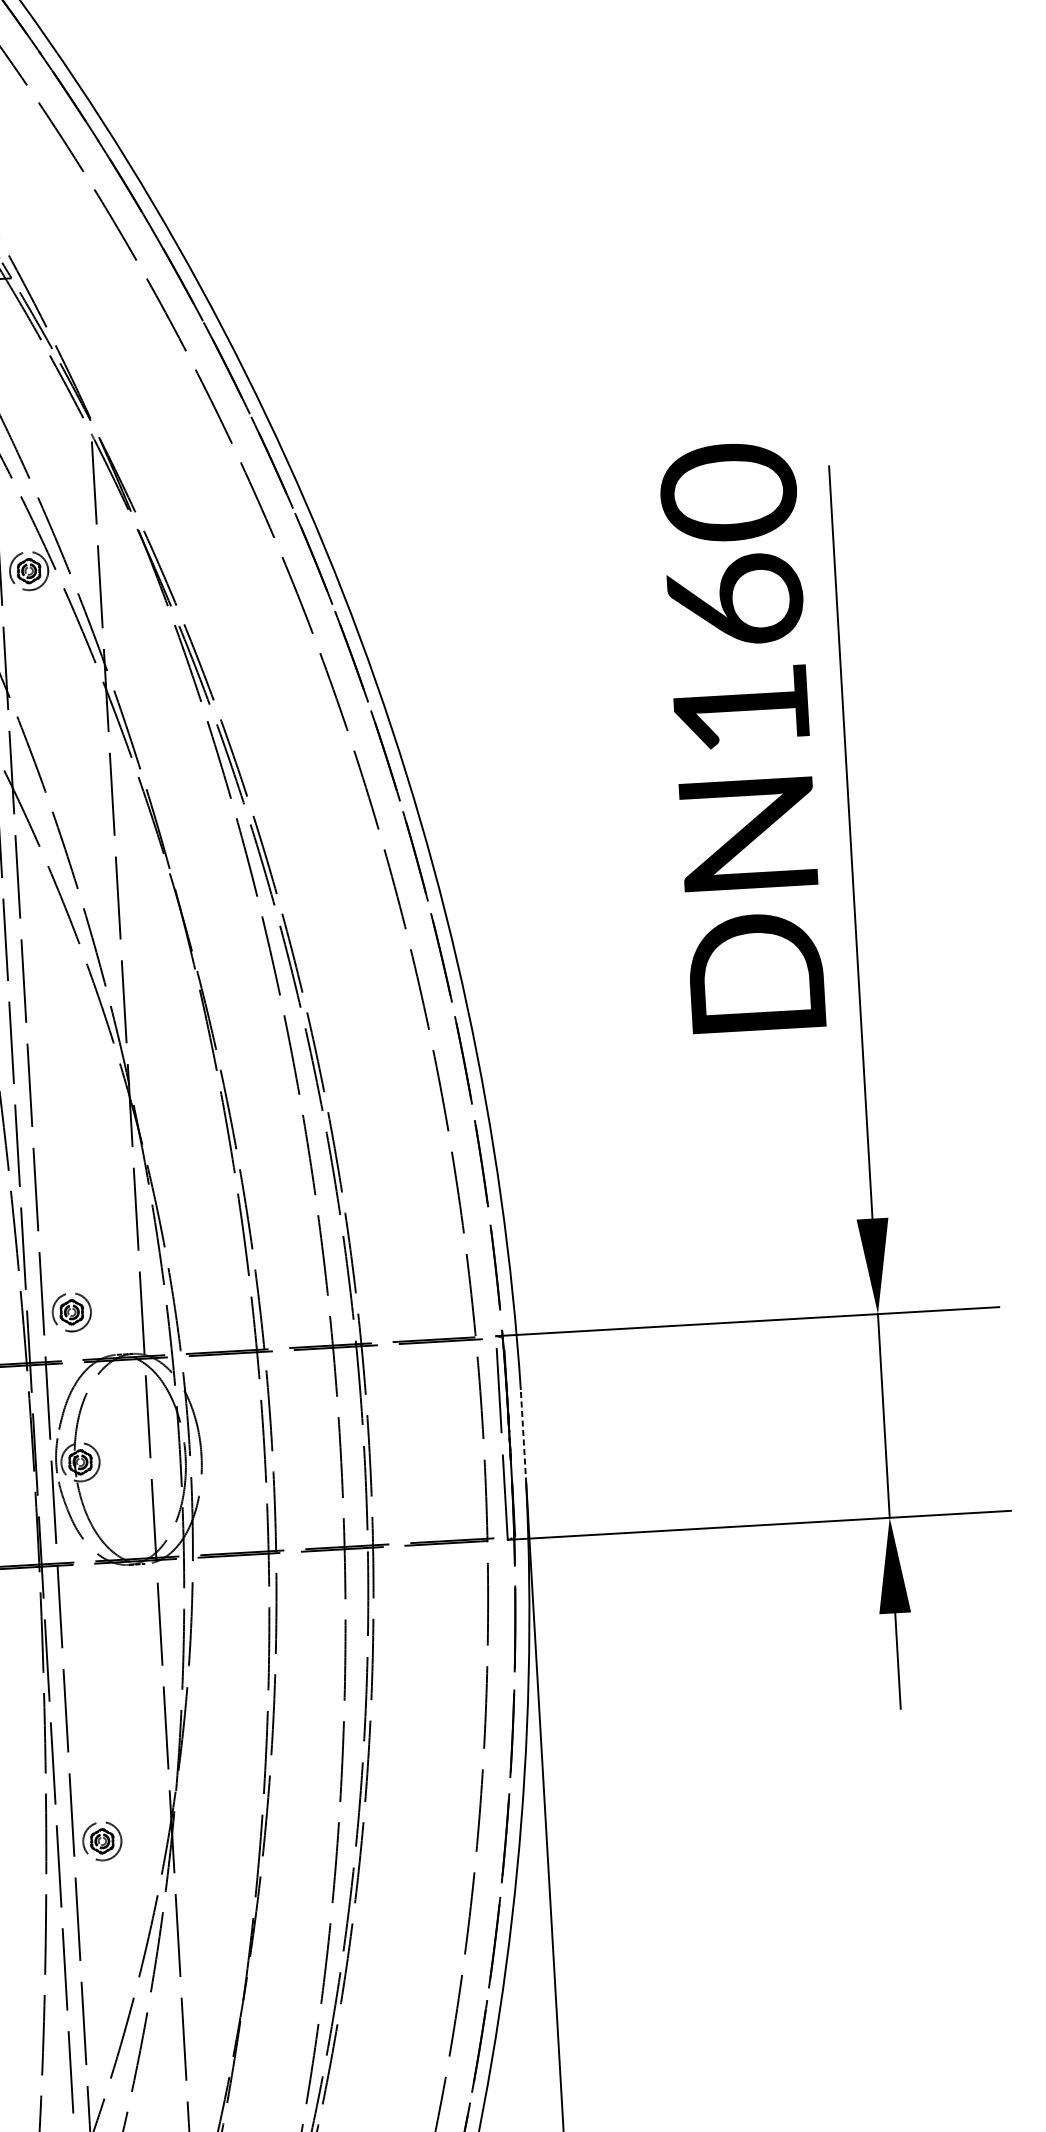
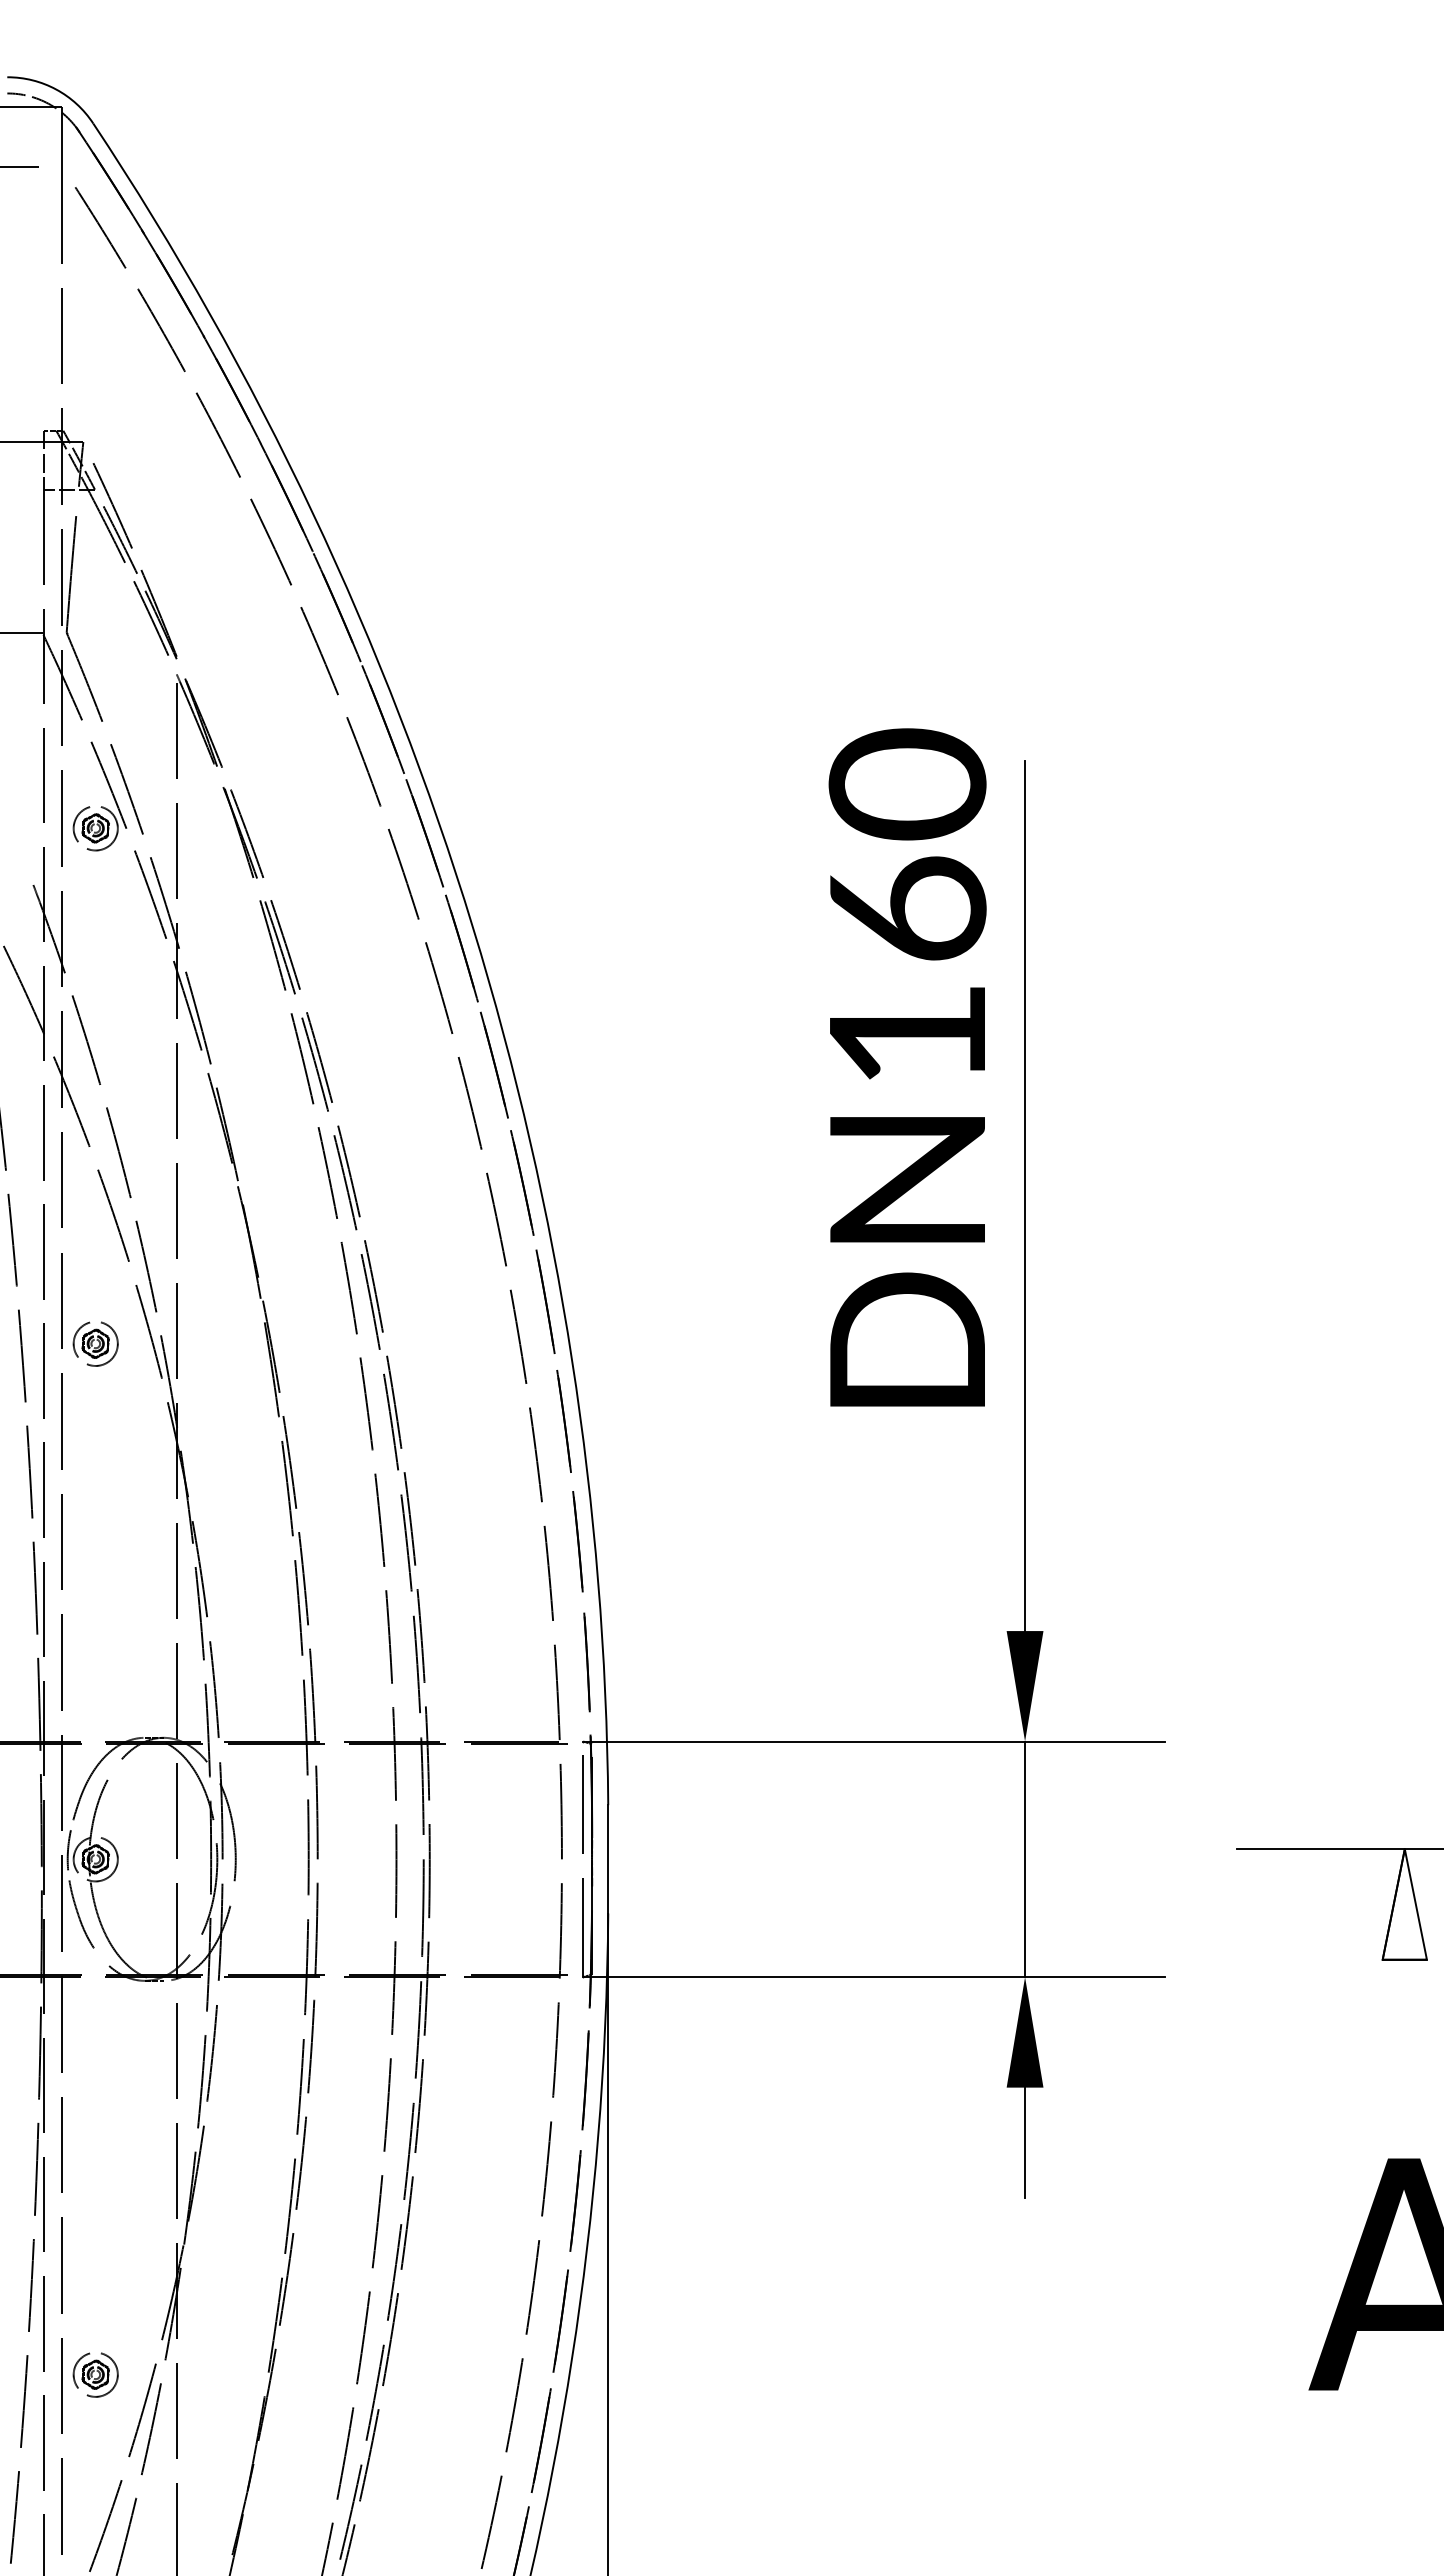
part: (71, 1312) -> (95, 1343), moved
line: (523, 1436) -> (608, 1858), dashed -> solid
part: (102, 1841) -> (95, 2374), moved

